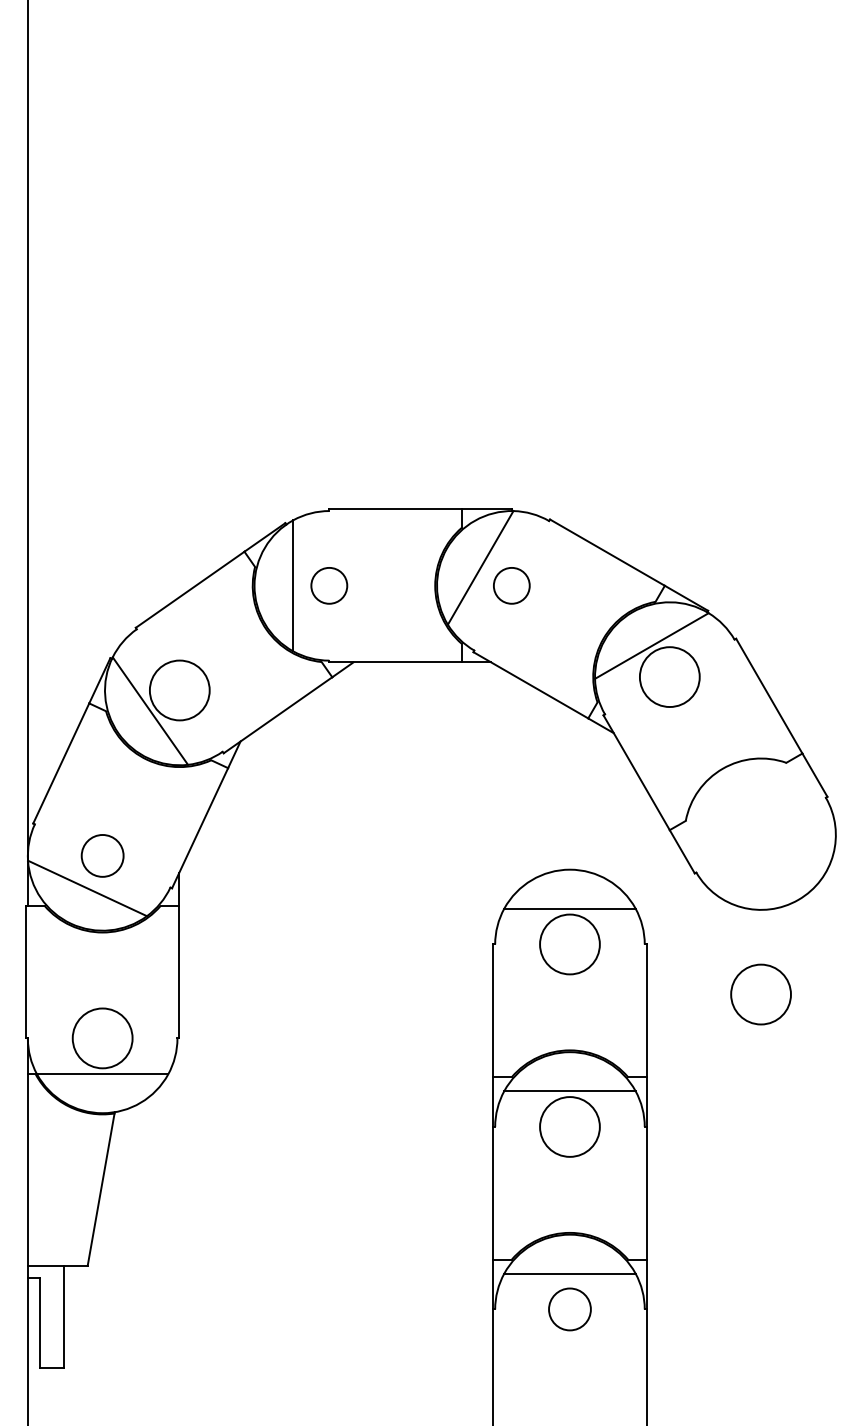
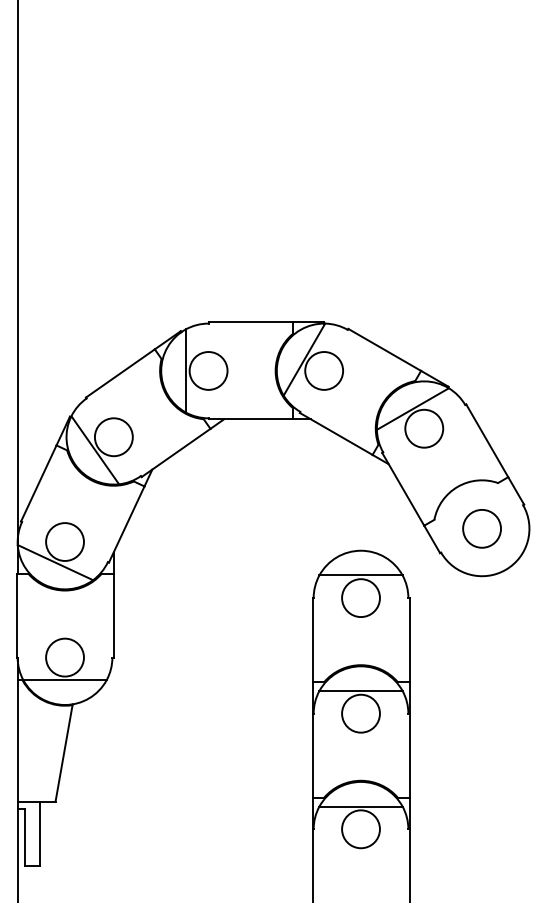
circle: (329, 585) -> (208, 370), size x1.67
circle: (512, 585) -> (324, 370), size x1.67
circle: (101, 855) -> (64, 541), size x1.43
circle: (760, 994) -> (481, 528), moved
circle: (569, 1309) -> (360, 829), size x1.43

